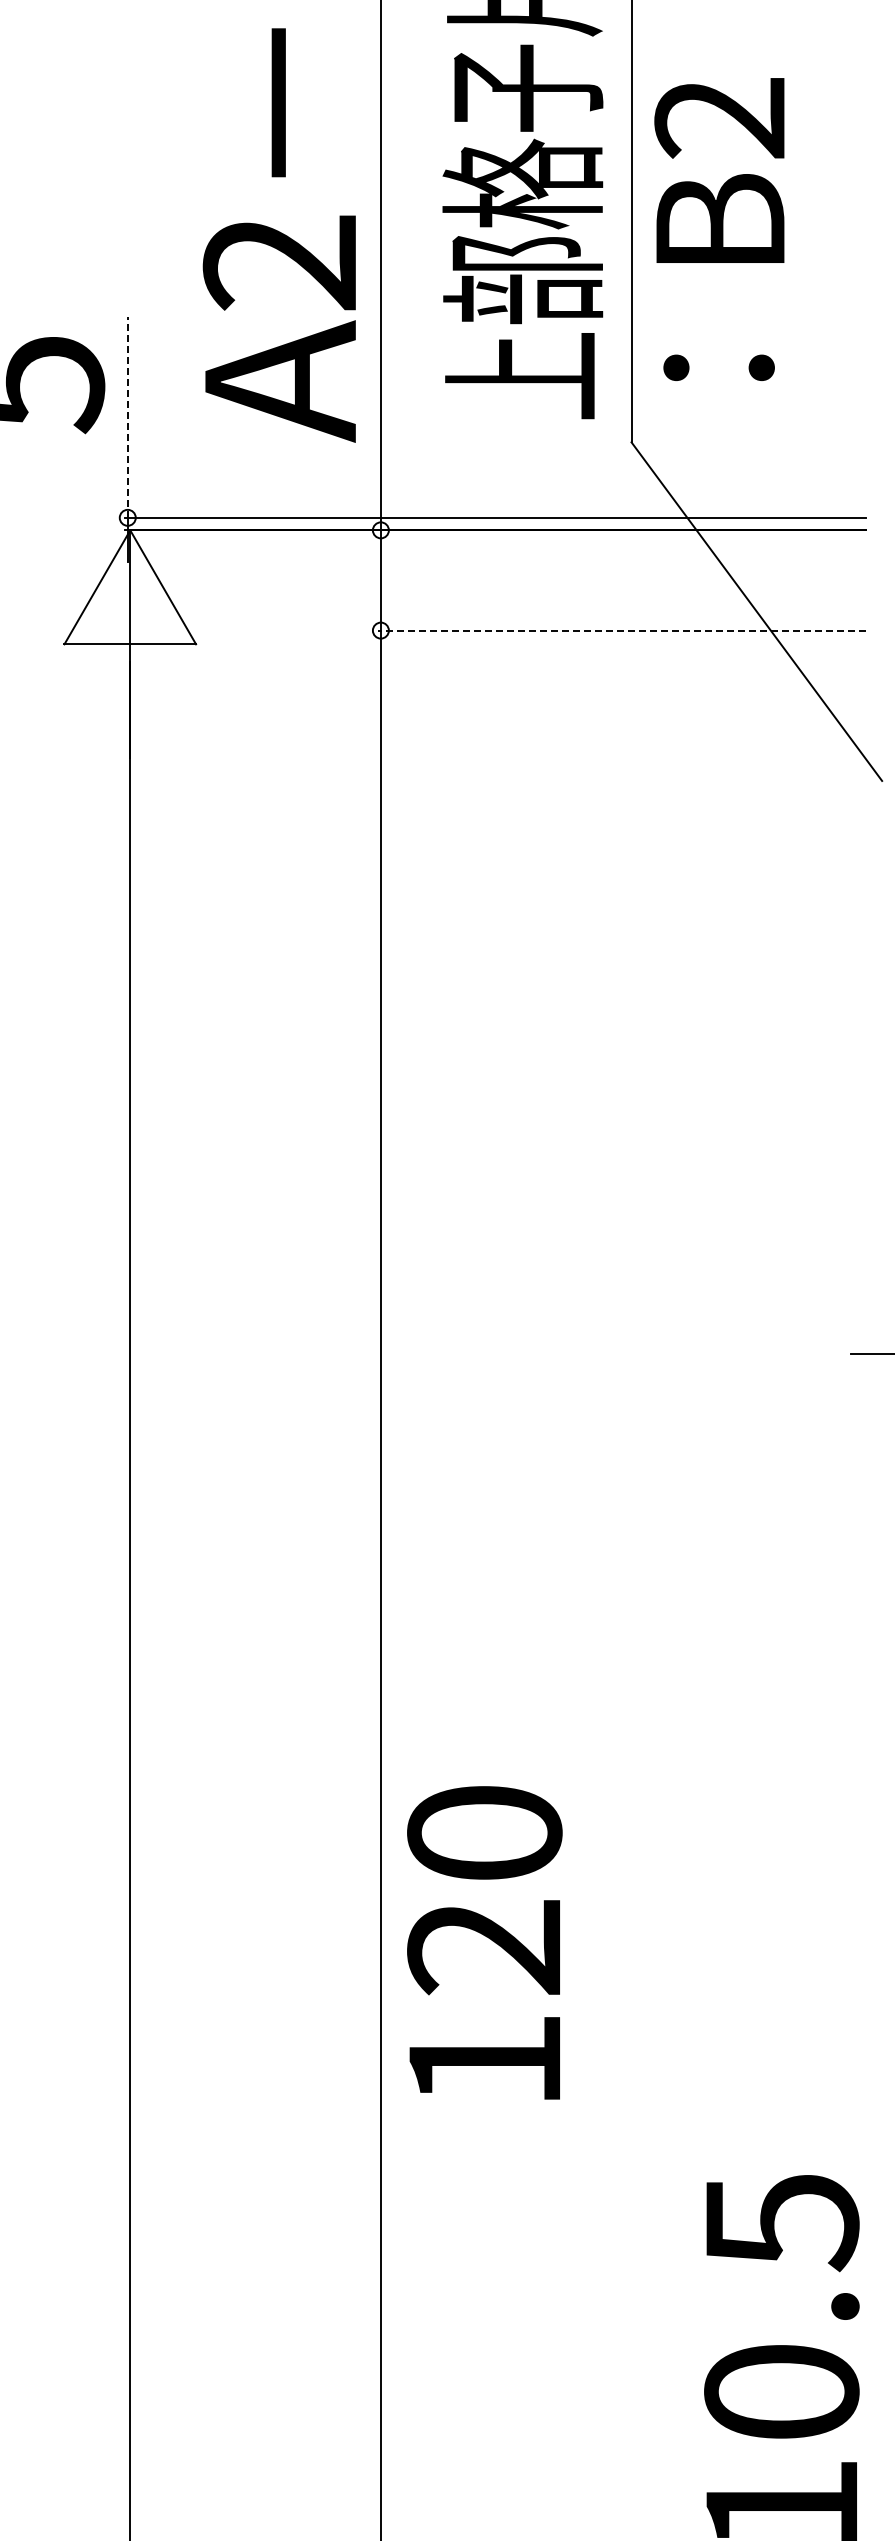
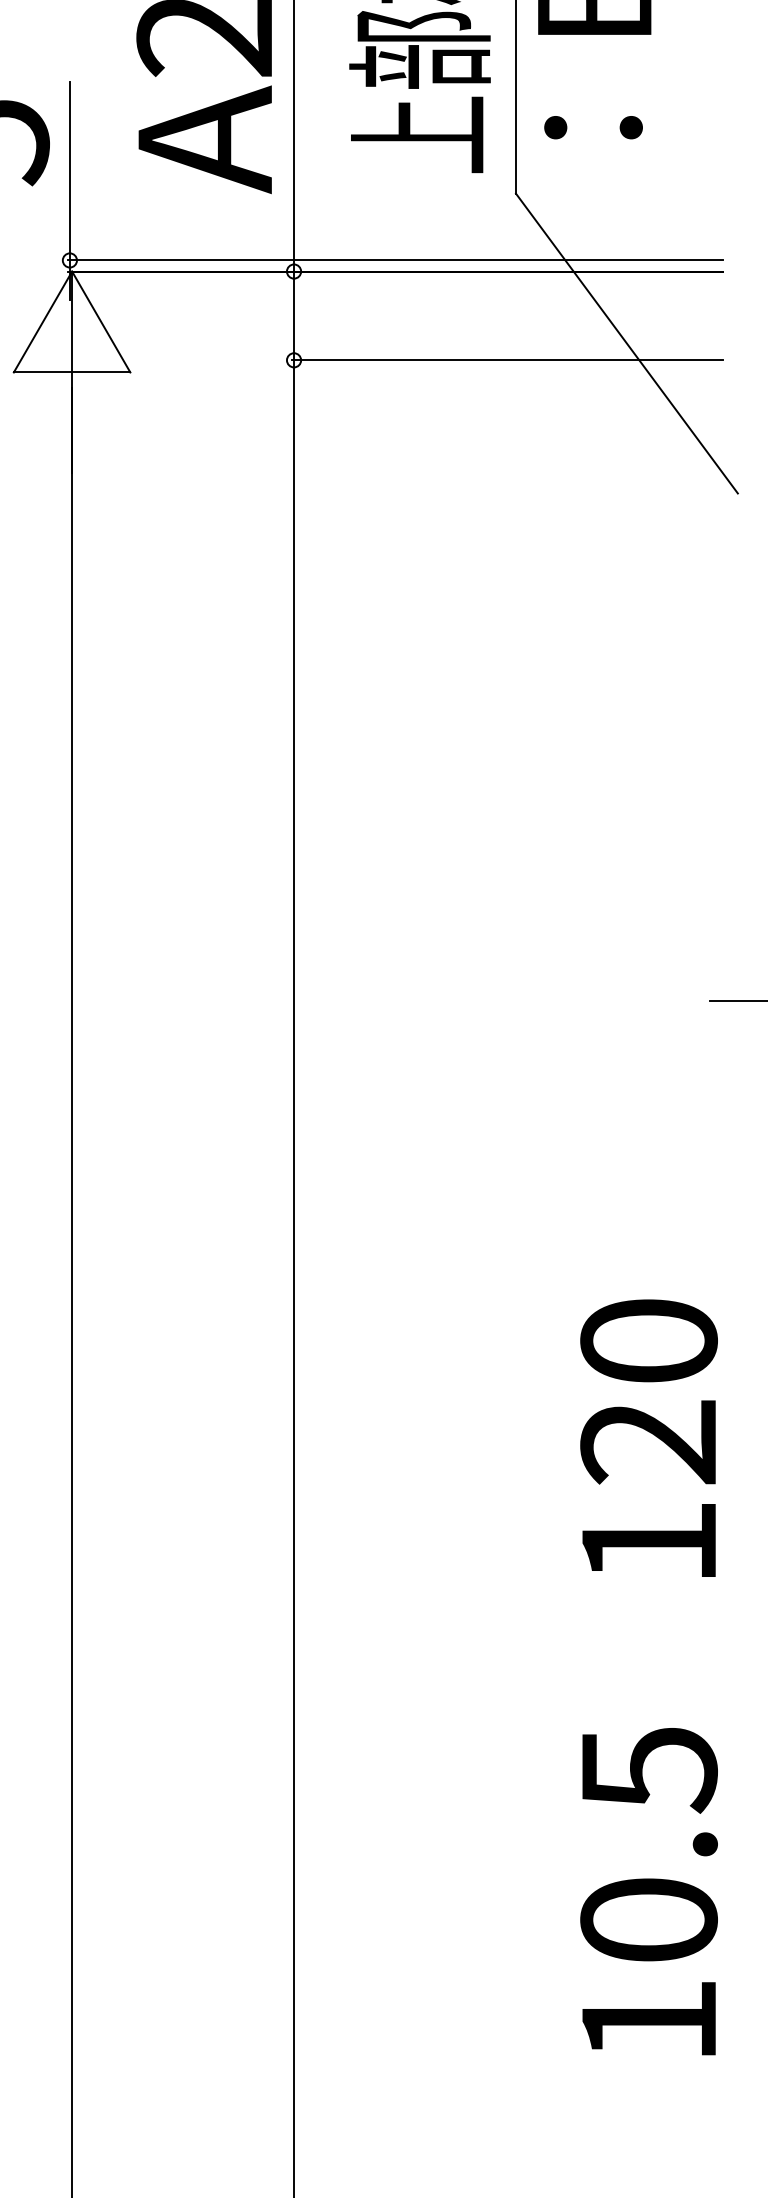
line: (127, 417) -> (69, 171), dashed -> solid
line: (622, 630) -> (507, 360), dashed -> solid
text: (484, 1942) -> (648, 1437), moved

